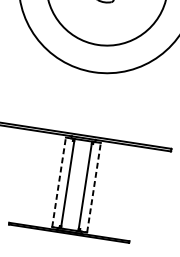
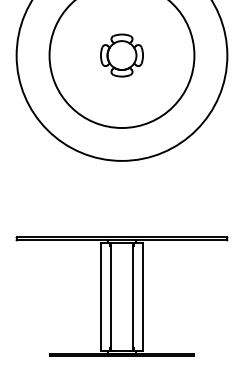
line: (58, 182) -> (100, 297), dashed -> solid
line: (94, 188) -> (143, 297), dashed -> solid

